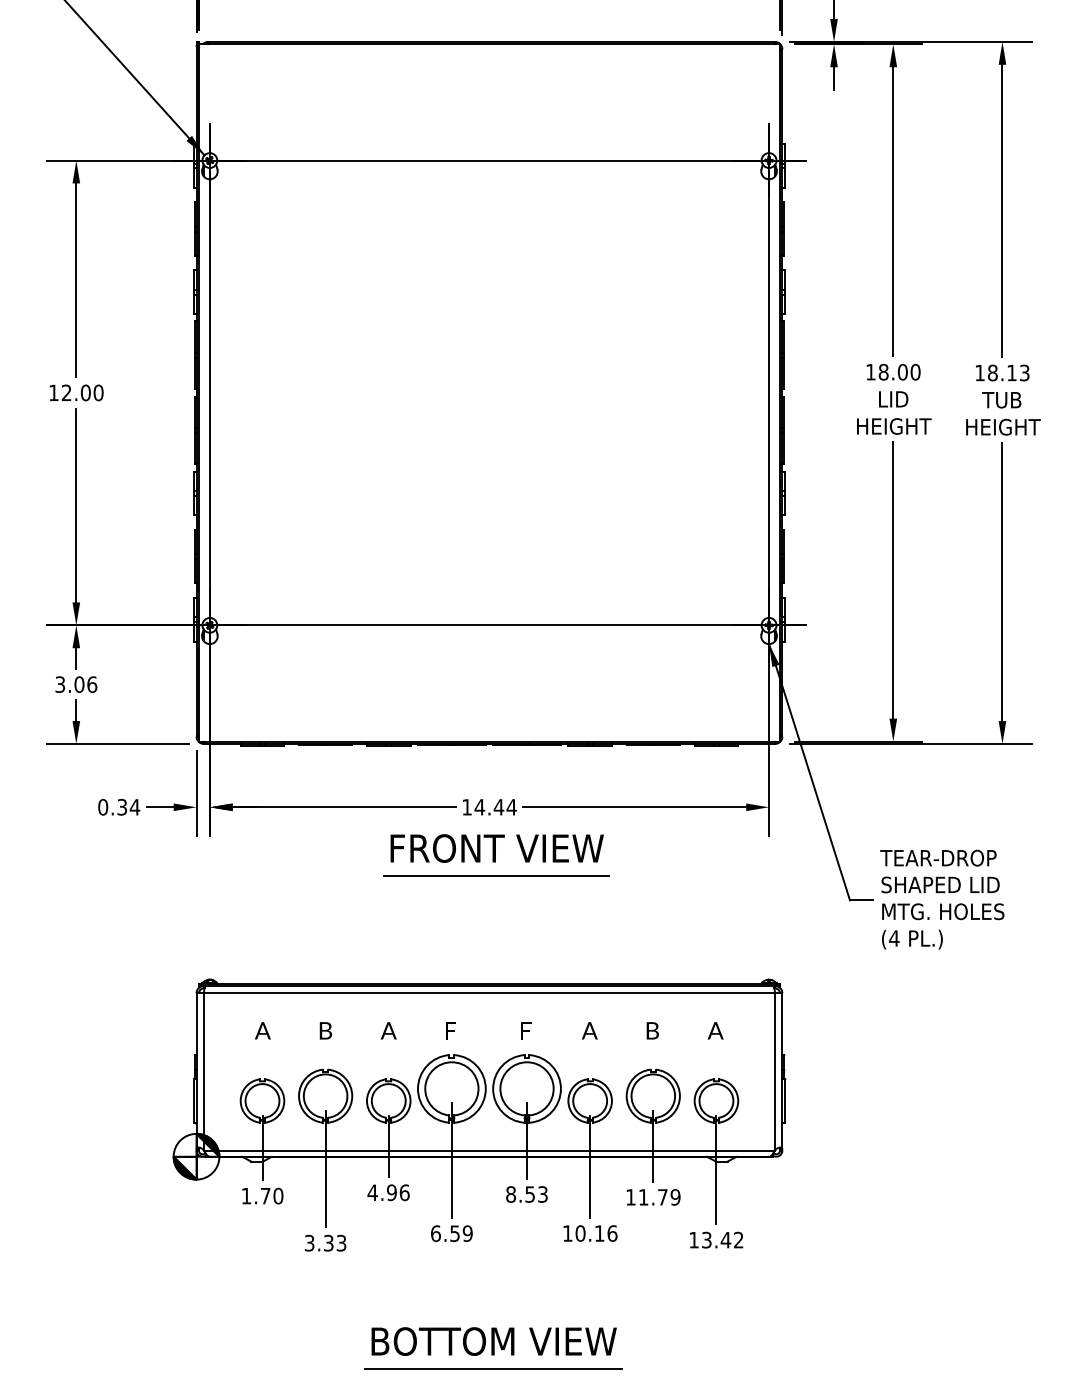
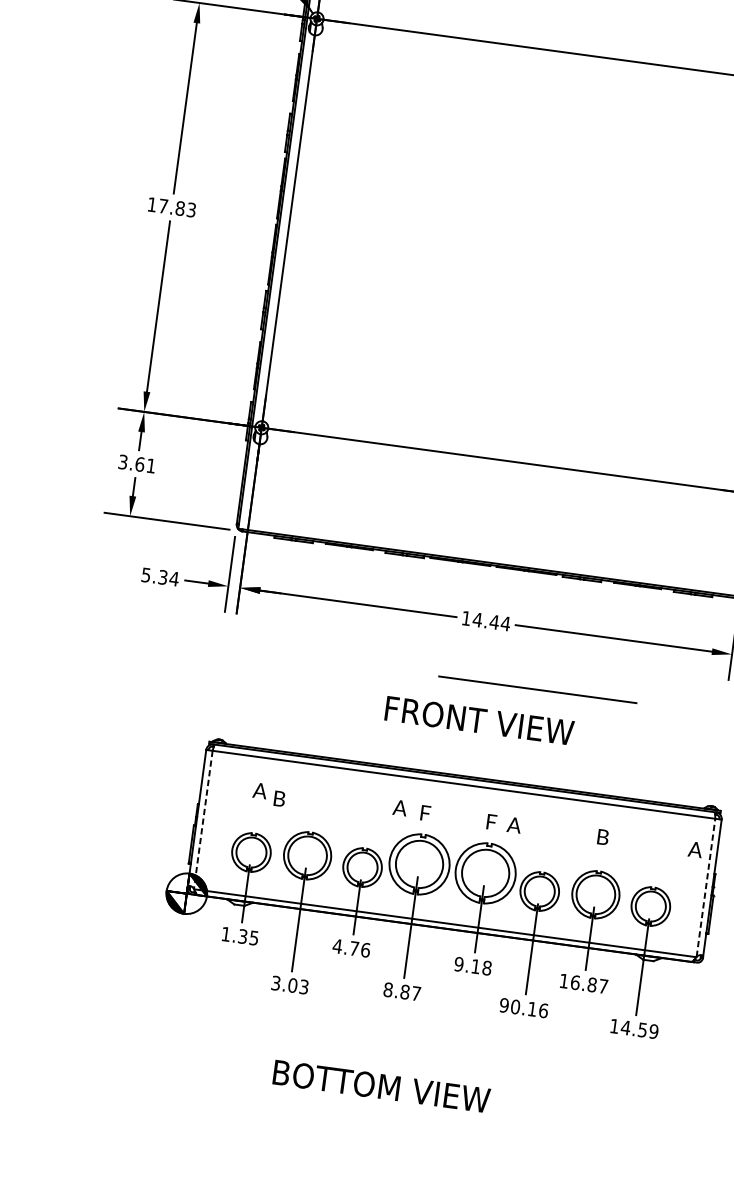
text: (82, 392) -> (177, 207), 12.00 -> 17.83
text: (85, 684) -> (145, 465), 3.06 -> 3.61
text: (103, 807) -> (146, 575), 0.34 -> 5.34
text: (496, 848) -> (478, 720), moved
line: (496, 875) -> (537, 689), moved
text: (325, 1030) -> (279, 798), moved
text: (388, 1030) -> (399, 807), moved
text: (589, 1030) -> (514, 824), moved
text: (715, 1030) -> (695, 849), moved
line: (775, 1071) -> (706, 887), solid -> dashed
line: (203, 1072) -> (202, 820), solid -> dashed
text: (391, 1192) -> (354, 948), 4.96 -> 4.76
text: (526, 1194) -> (472, 966), 8.53 -> 9.18
text: (271, 1195) -> (248, 936), 1.70 -> 1.35
text: (659, 1197) -> (589, 984), 11.79 -> 16.87
text: (451, 1233) -> (401, 991), 6.59 -> 8.87
text: (567, 1233) -> (504, 1005), 10.16 -> 90.16
text: (722, 1239) -> (639, 1029), 13.42 -> 14.59
text: (328, 1242) -> (292, 984), 3.33 -> 3.03
text: (493, 1341) -> (381, 1086), moved
line: (493, 1369) -> (422, 1116), removed

